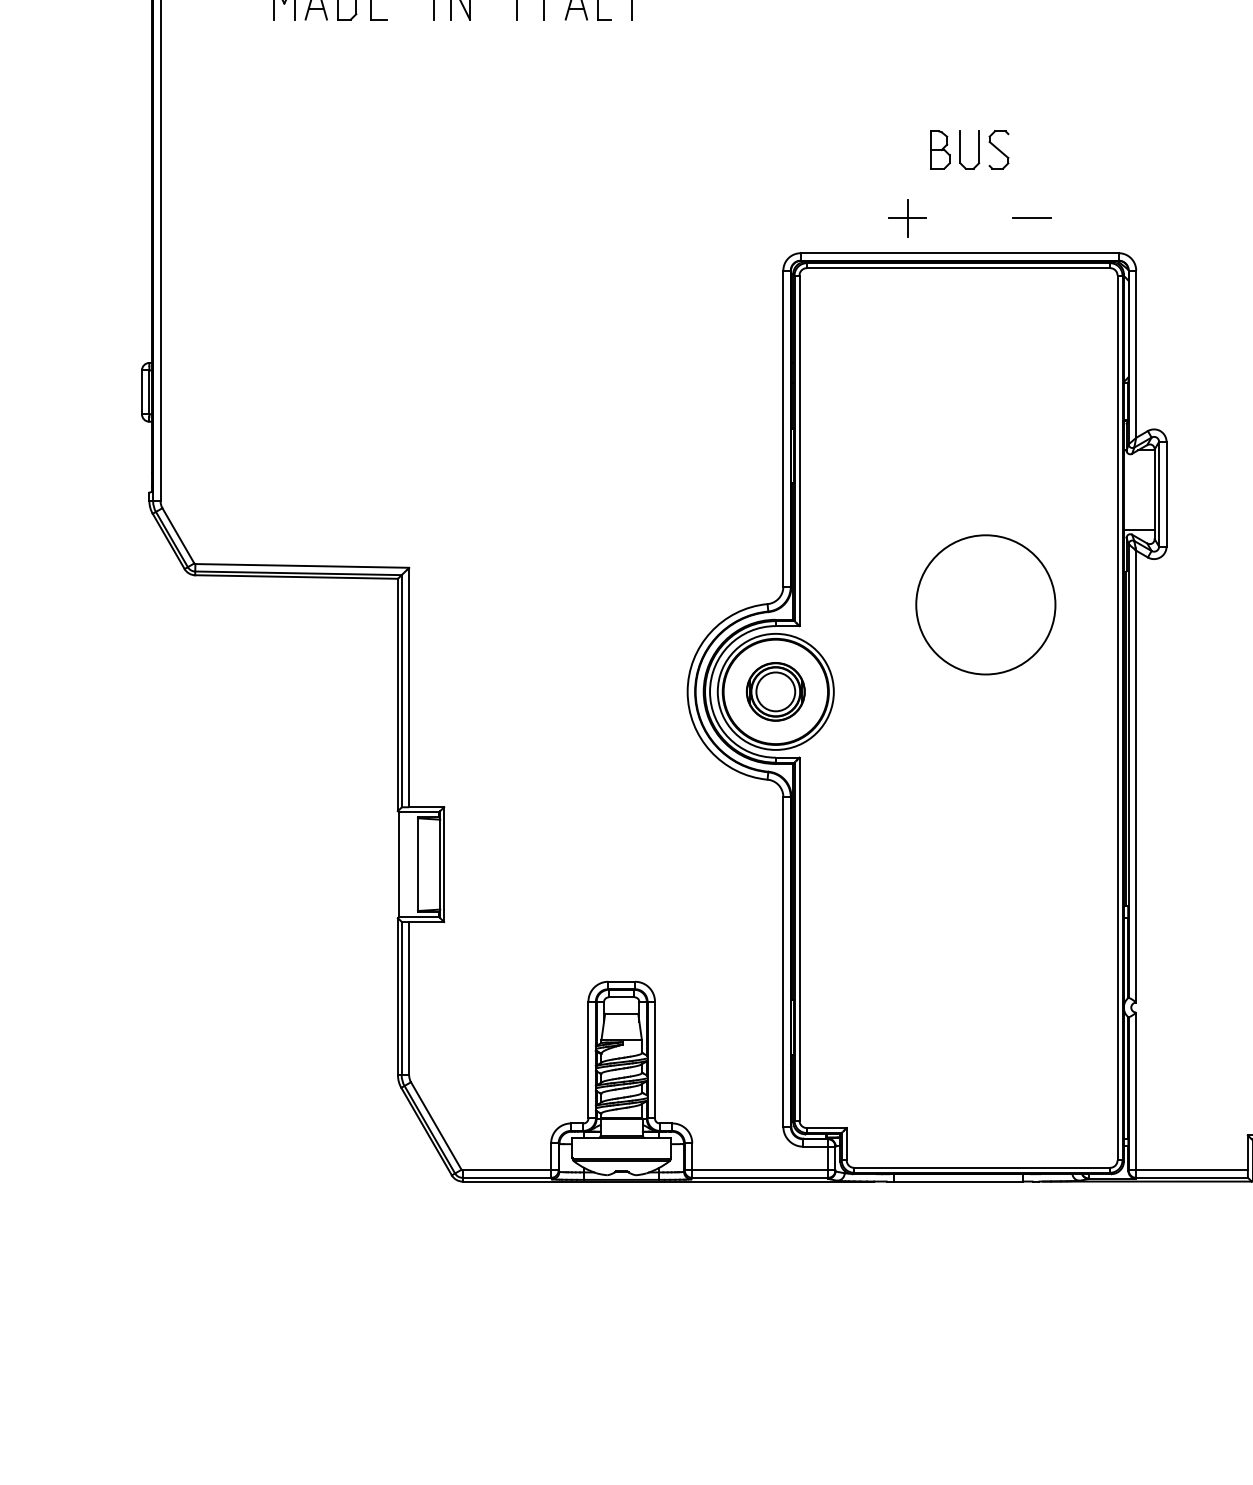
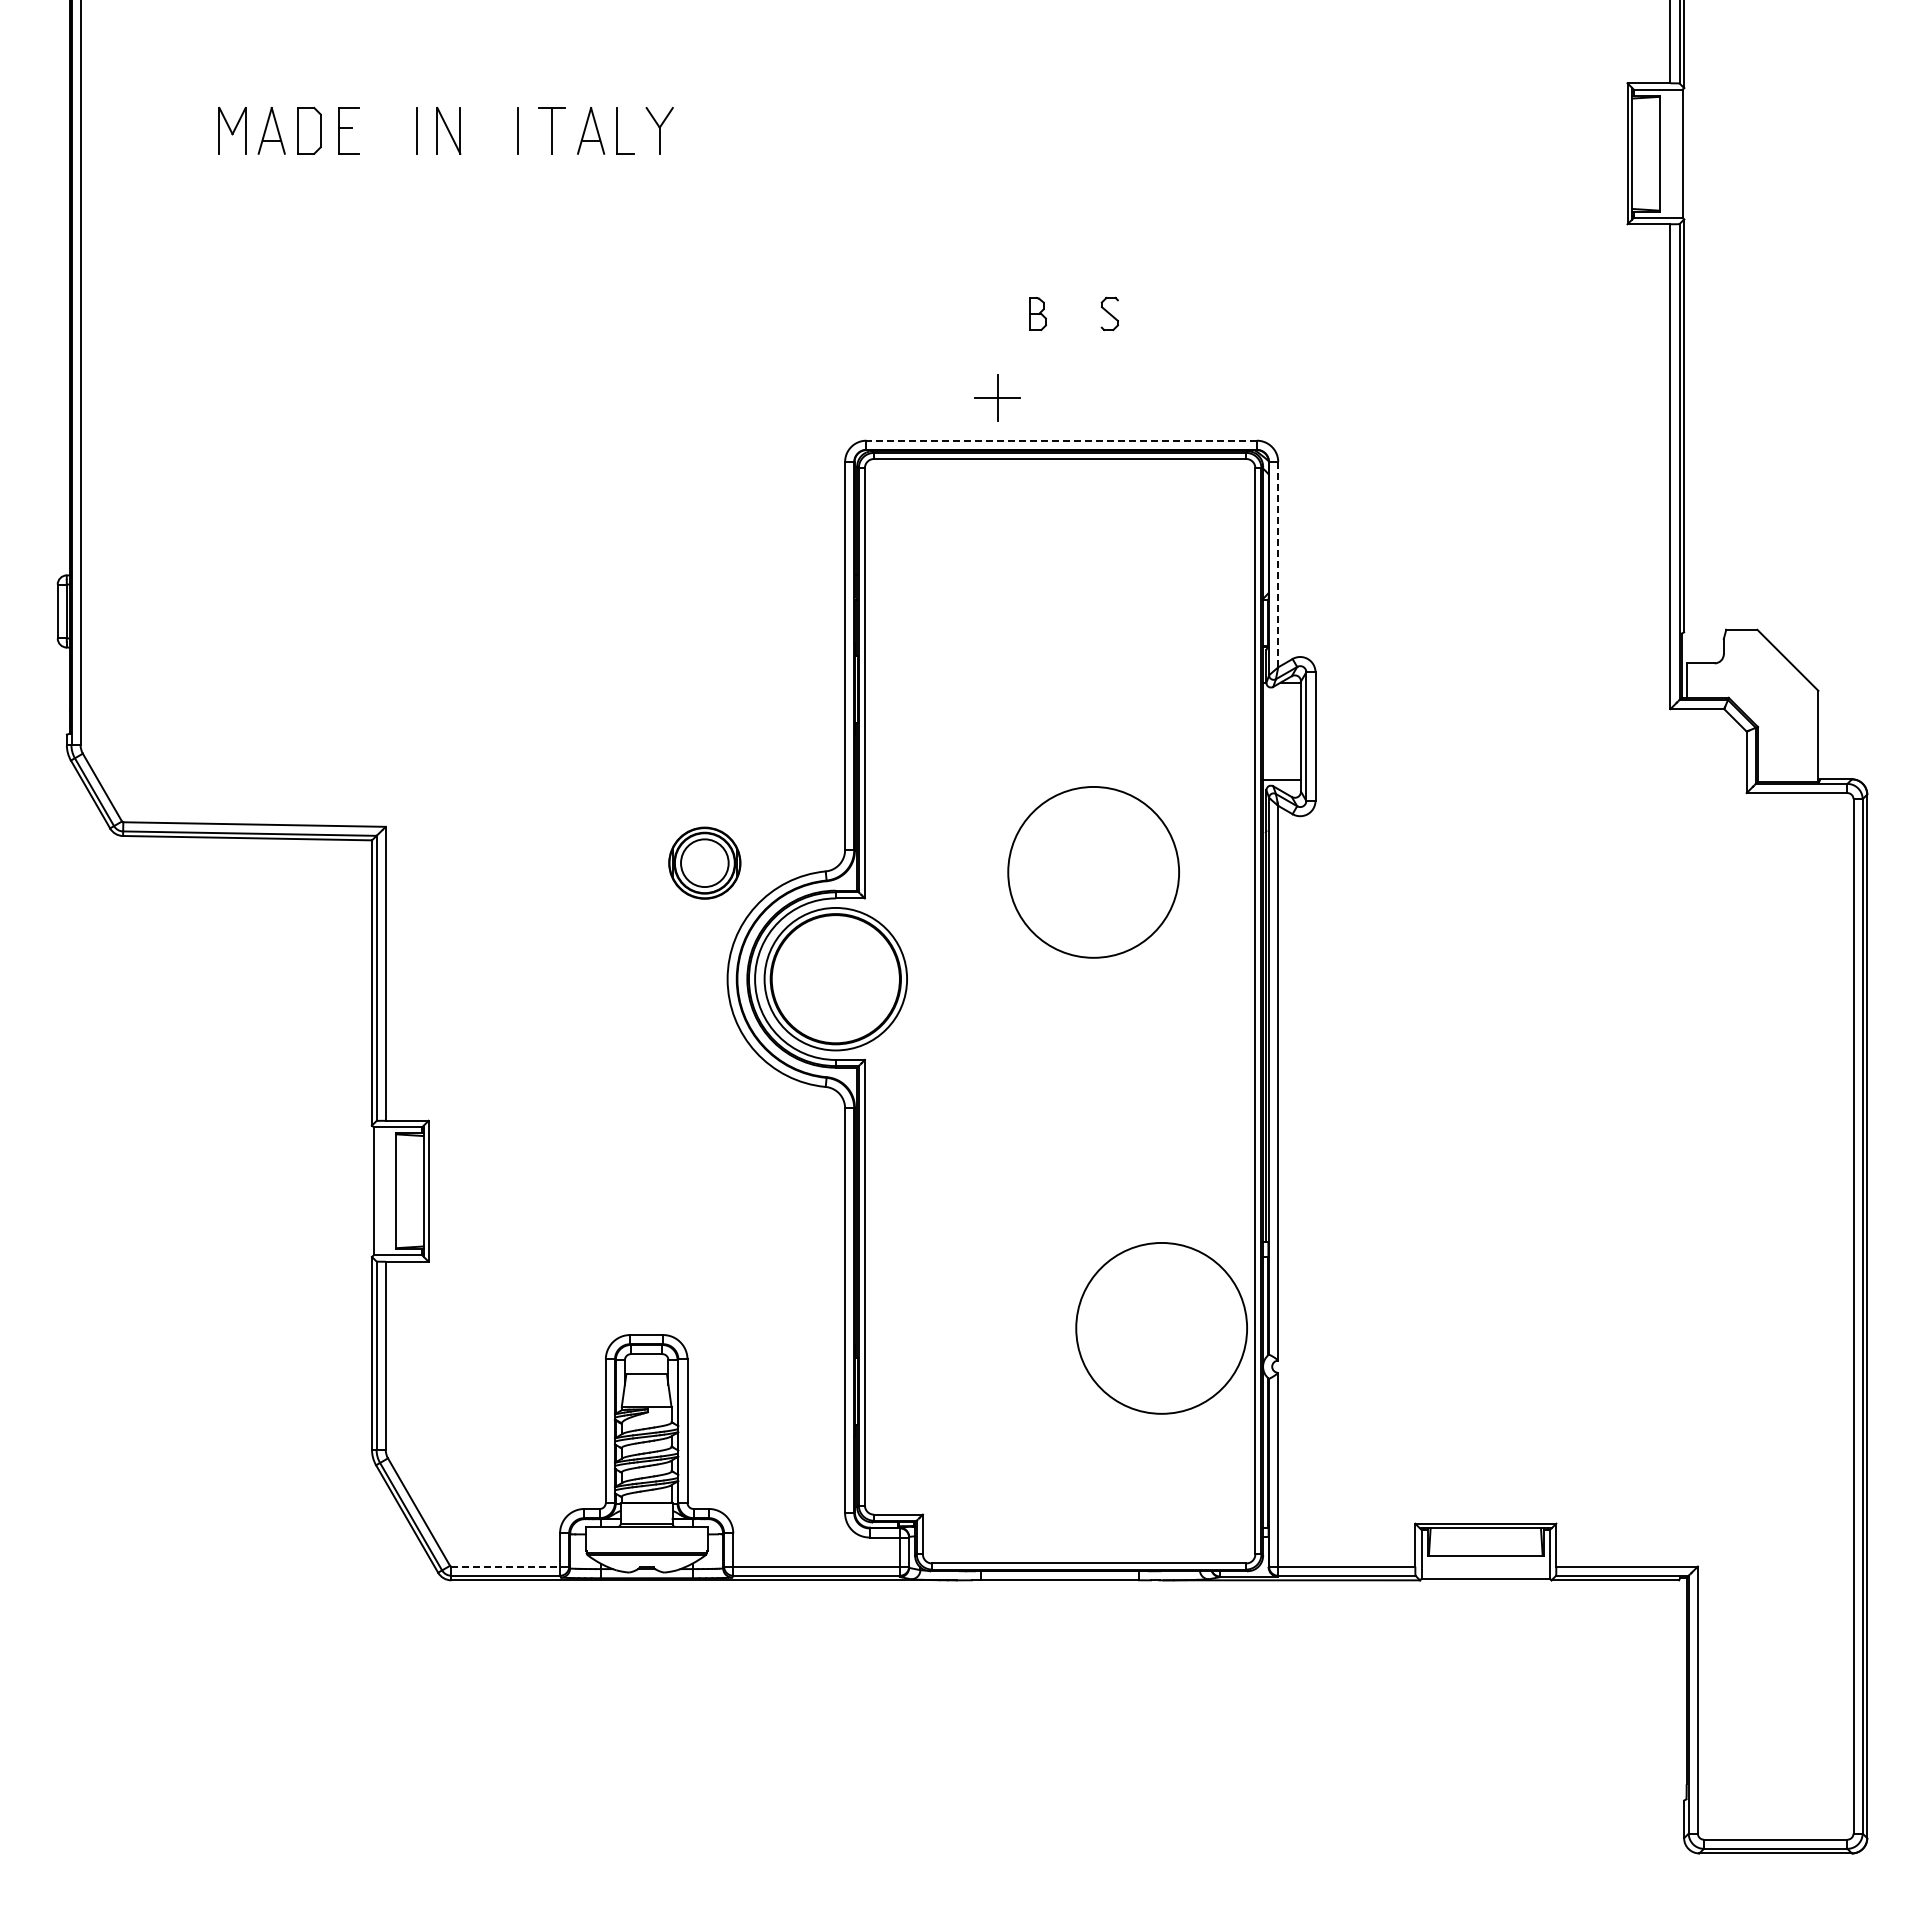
part: (940, 149) -> (1037, 313), size x0.7
part: (960, 149) -> (1062, 313), removed
part: (998, 149) -> (1109, 313), size x0.7
line: (1032, 218) -> (1150, 397), removed
line: (959, 253) -> (1061, 440), solid -> dashed
line: (1136, 354) -> (1278, 564), solid -> dashed
part: (775, 691) -> (704, 862), moved
circle: (1041, 976) -> (1161, 1328), added
line: (510, 1170) -> (510, 1566), solid -> dashed

